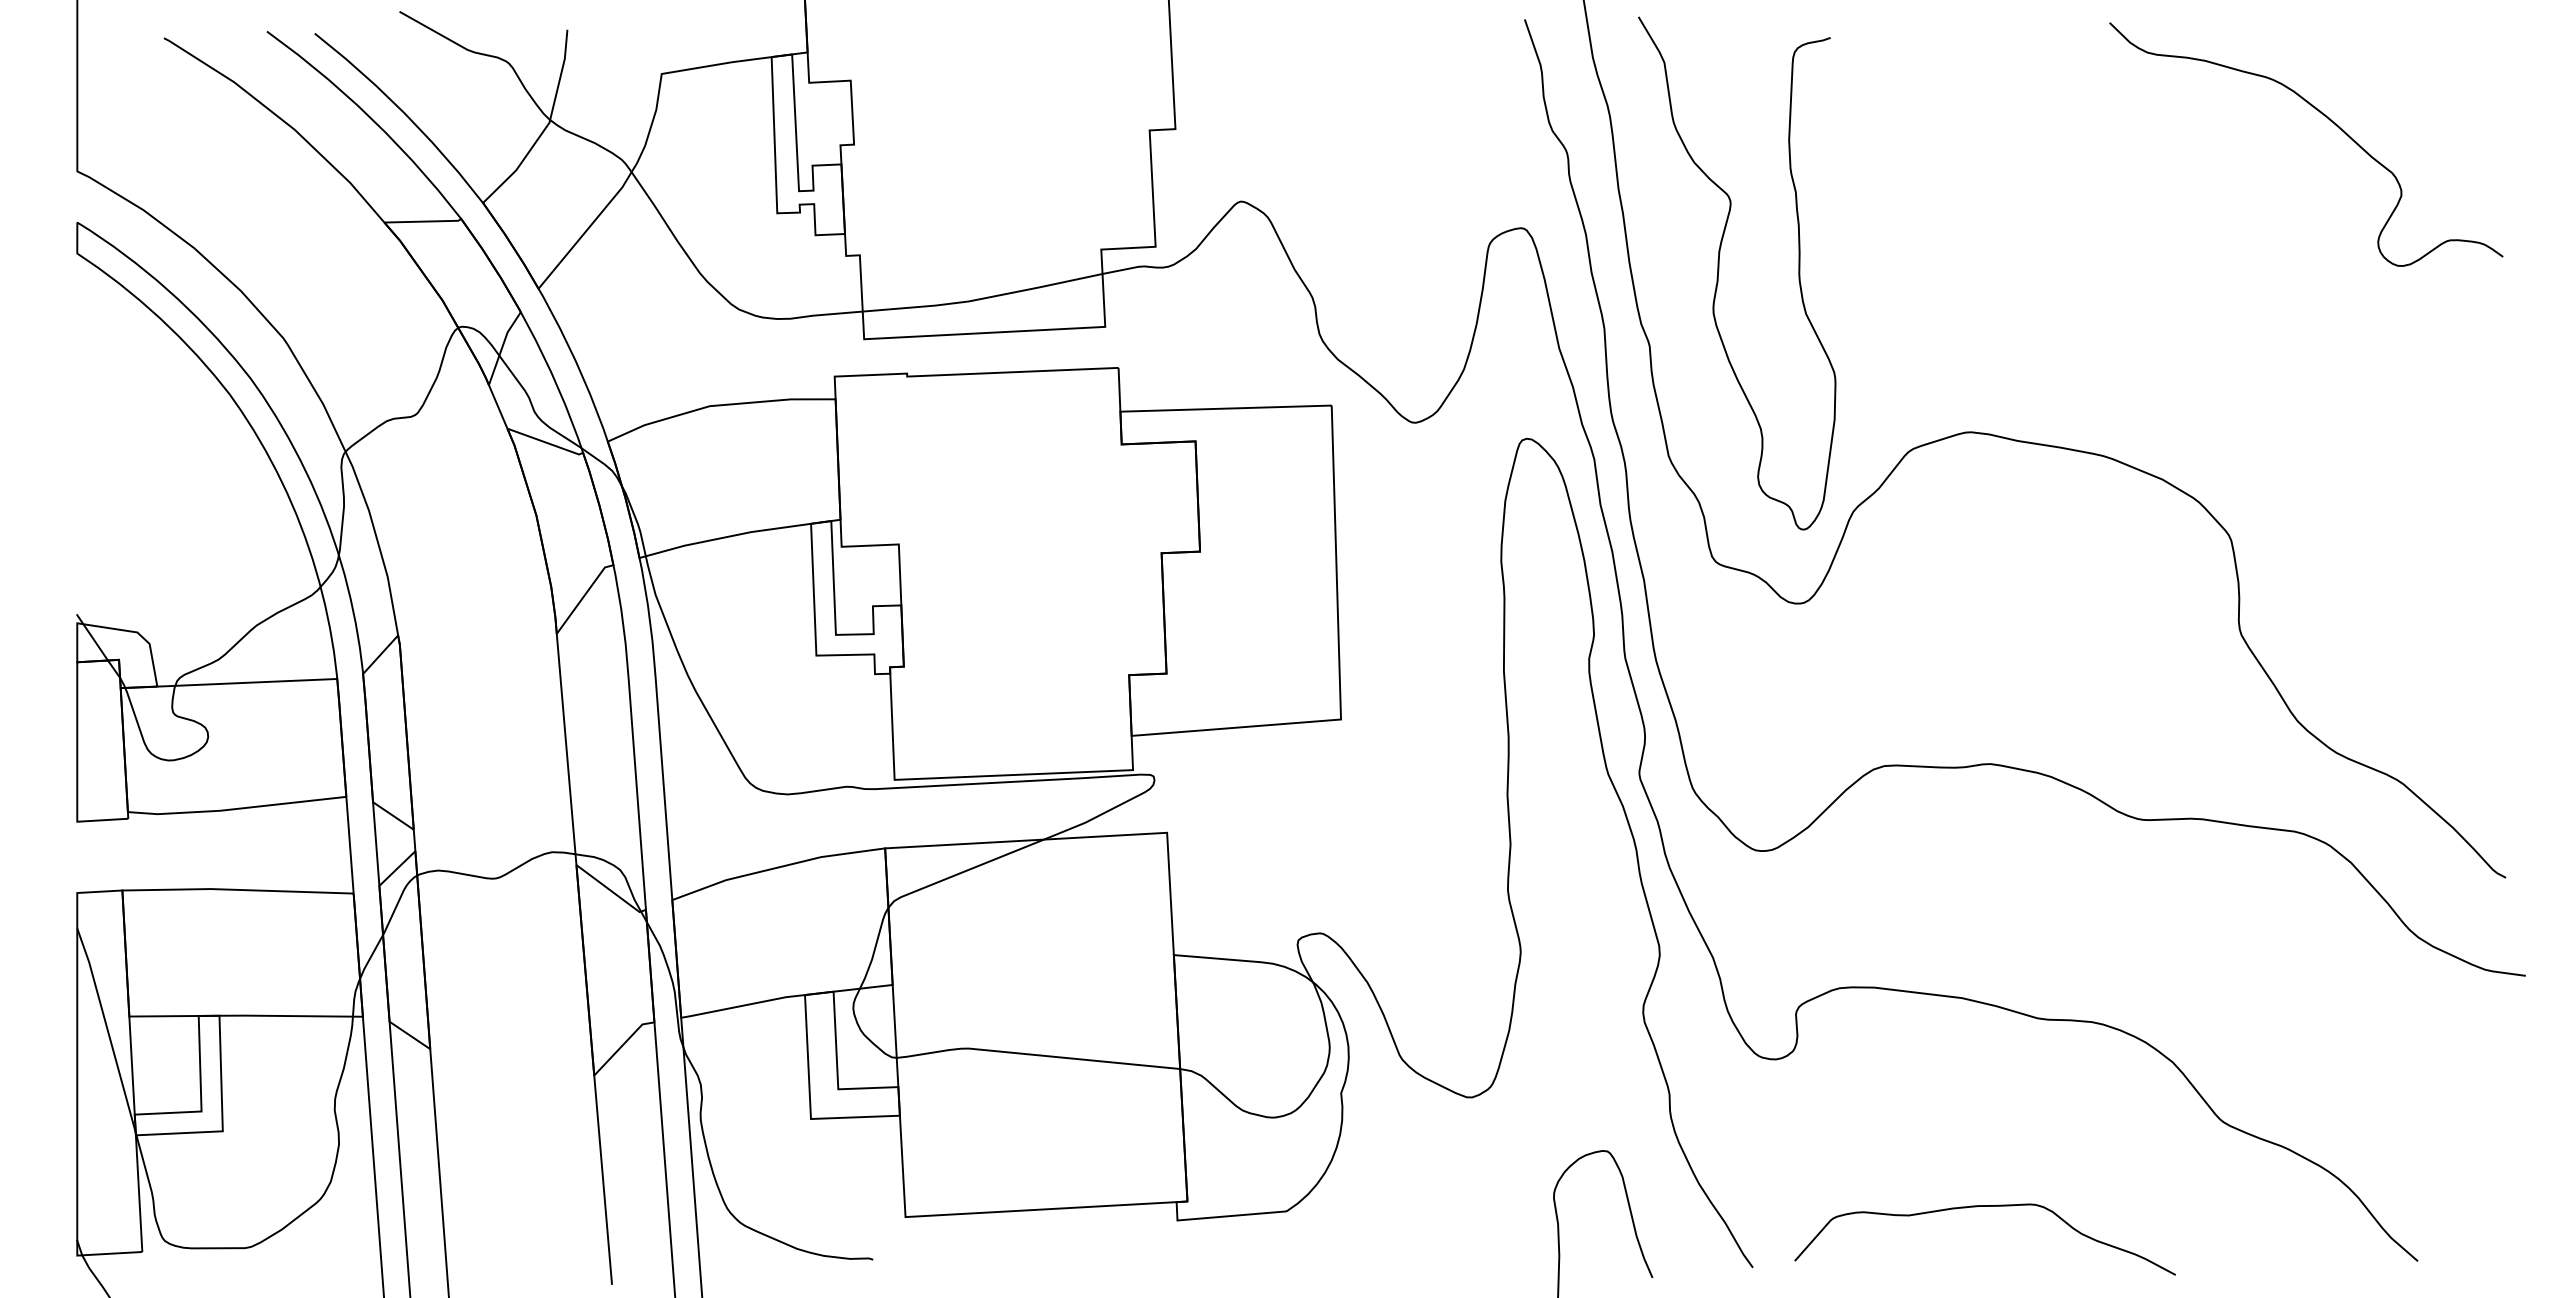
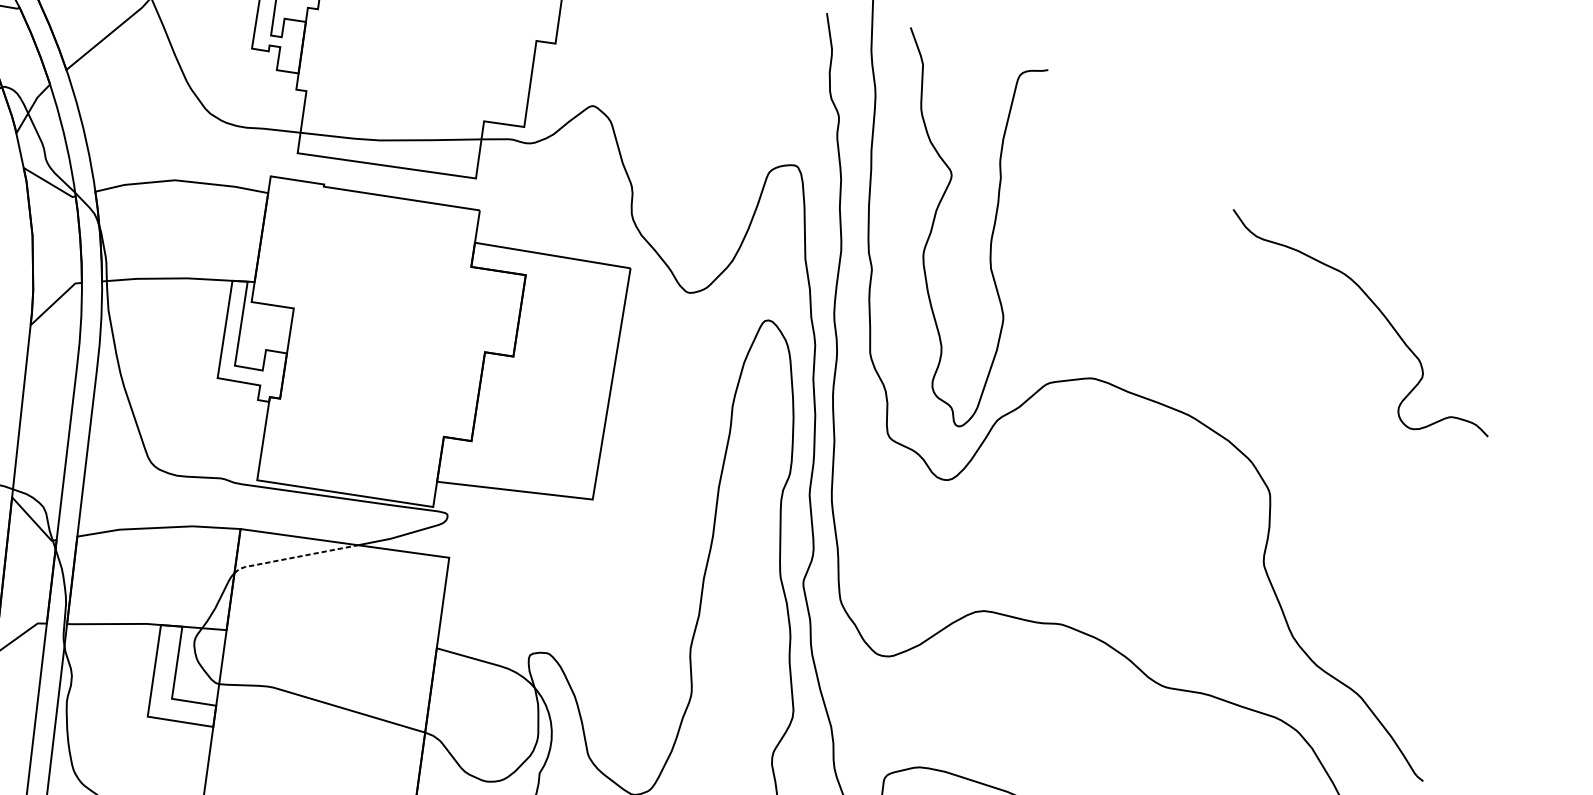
curve: (2329, 120) -> (1380, 312), moved
line: (963, 871) -> (294, 557), solid -> dashed

